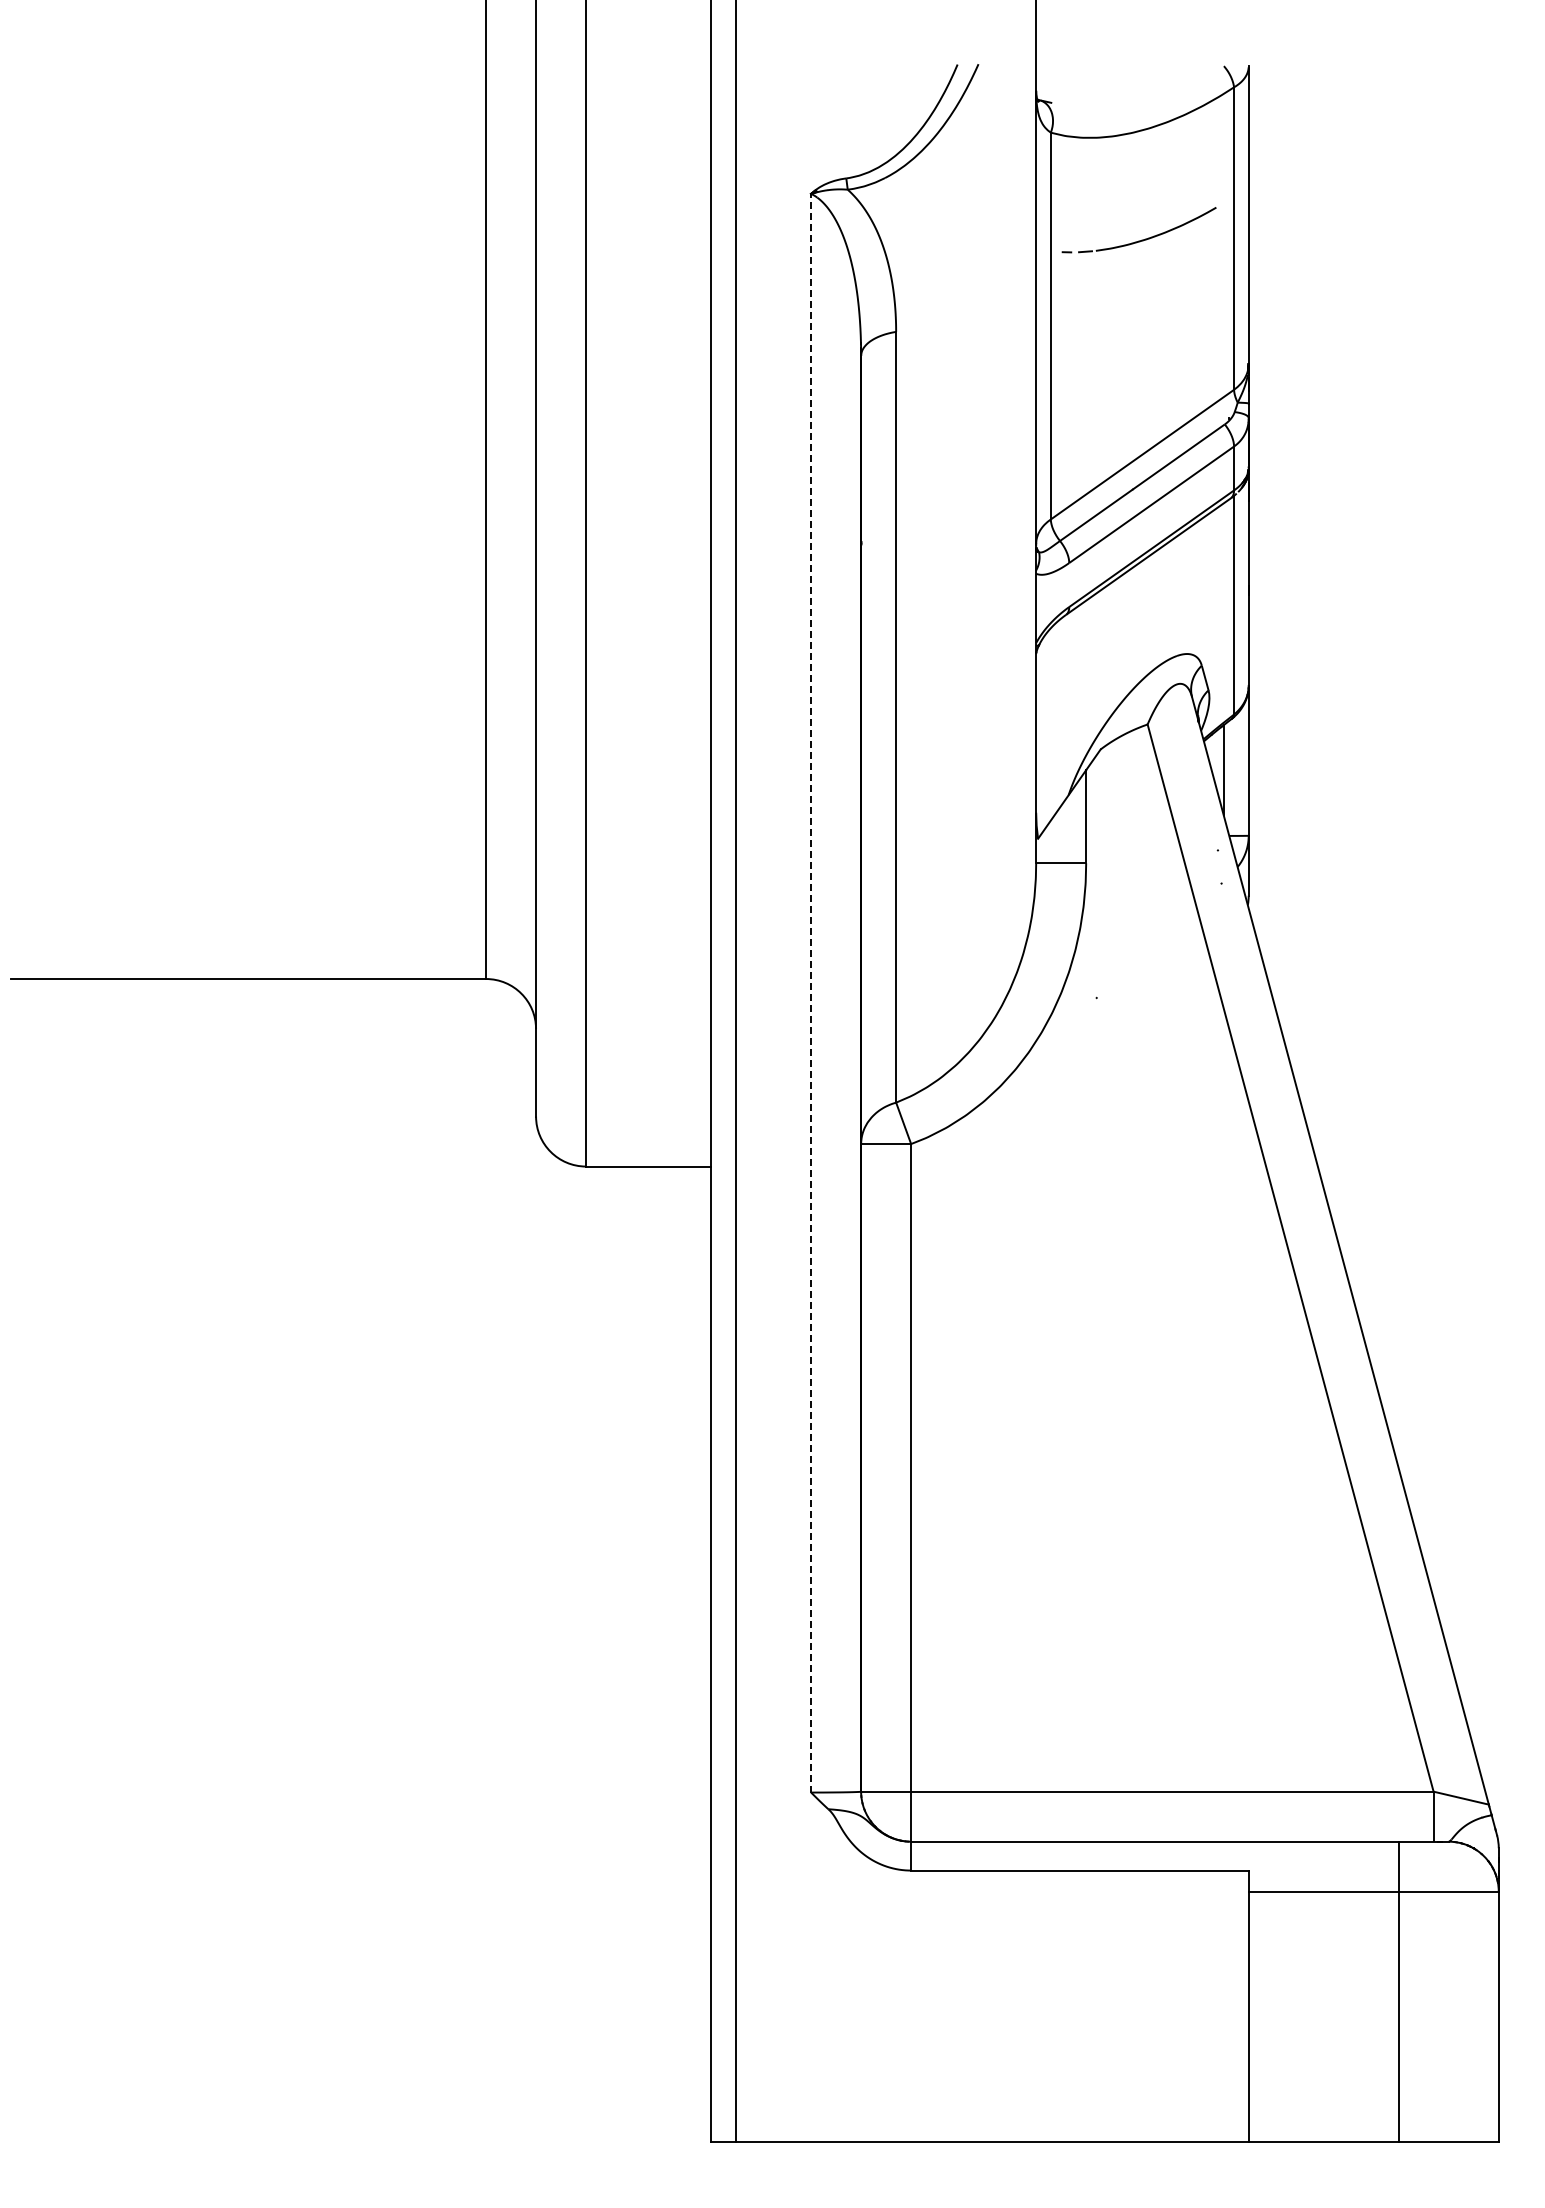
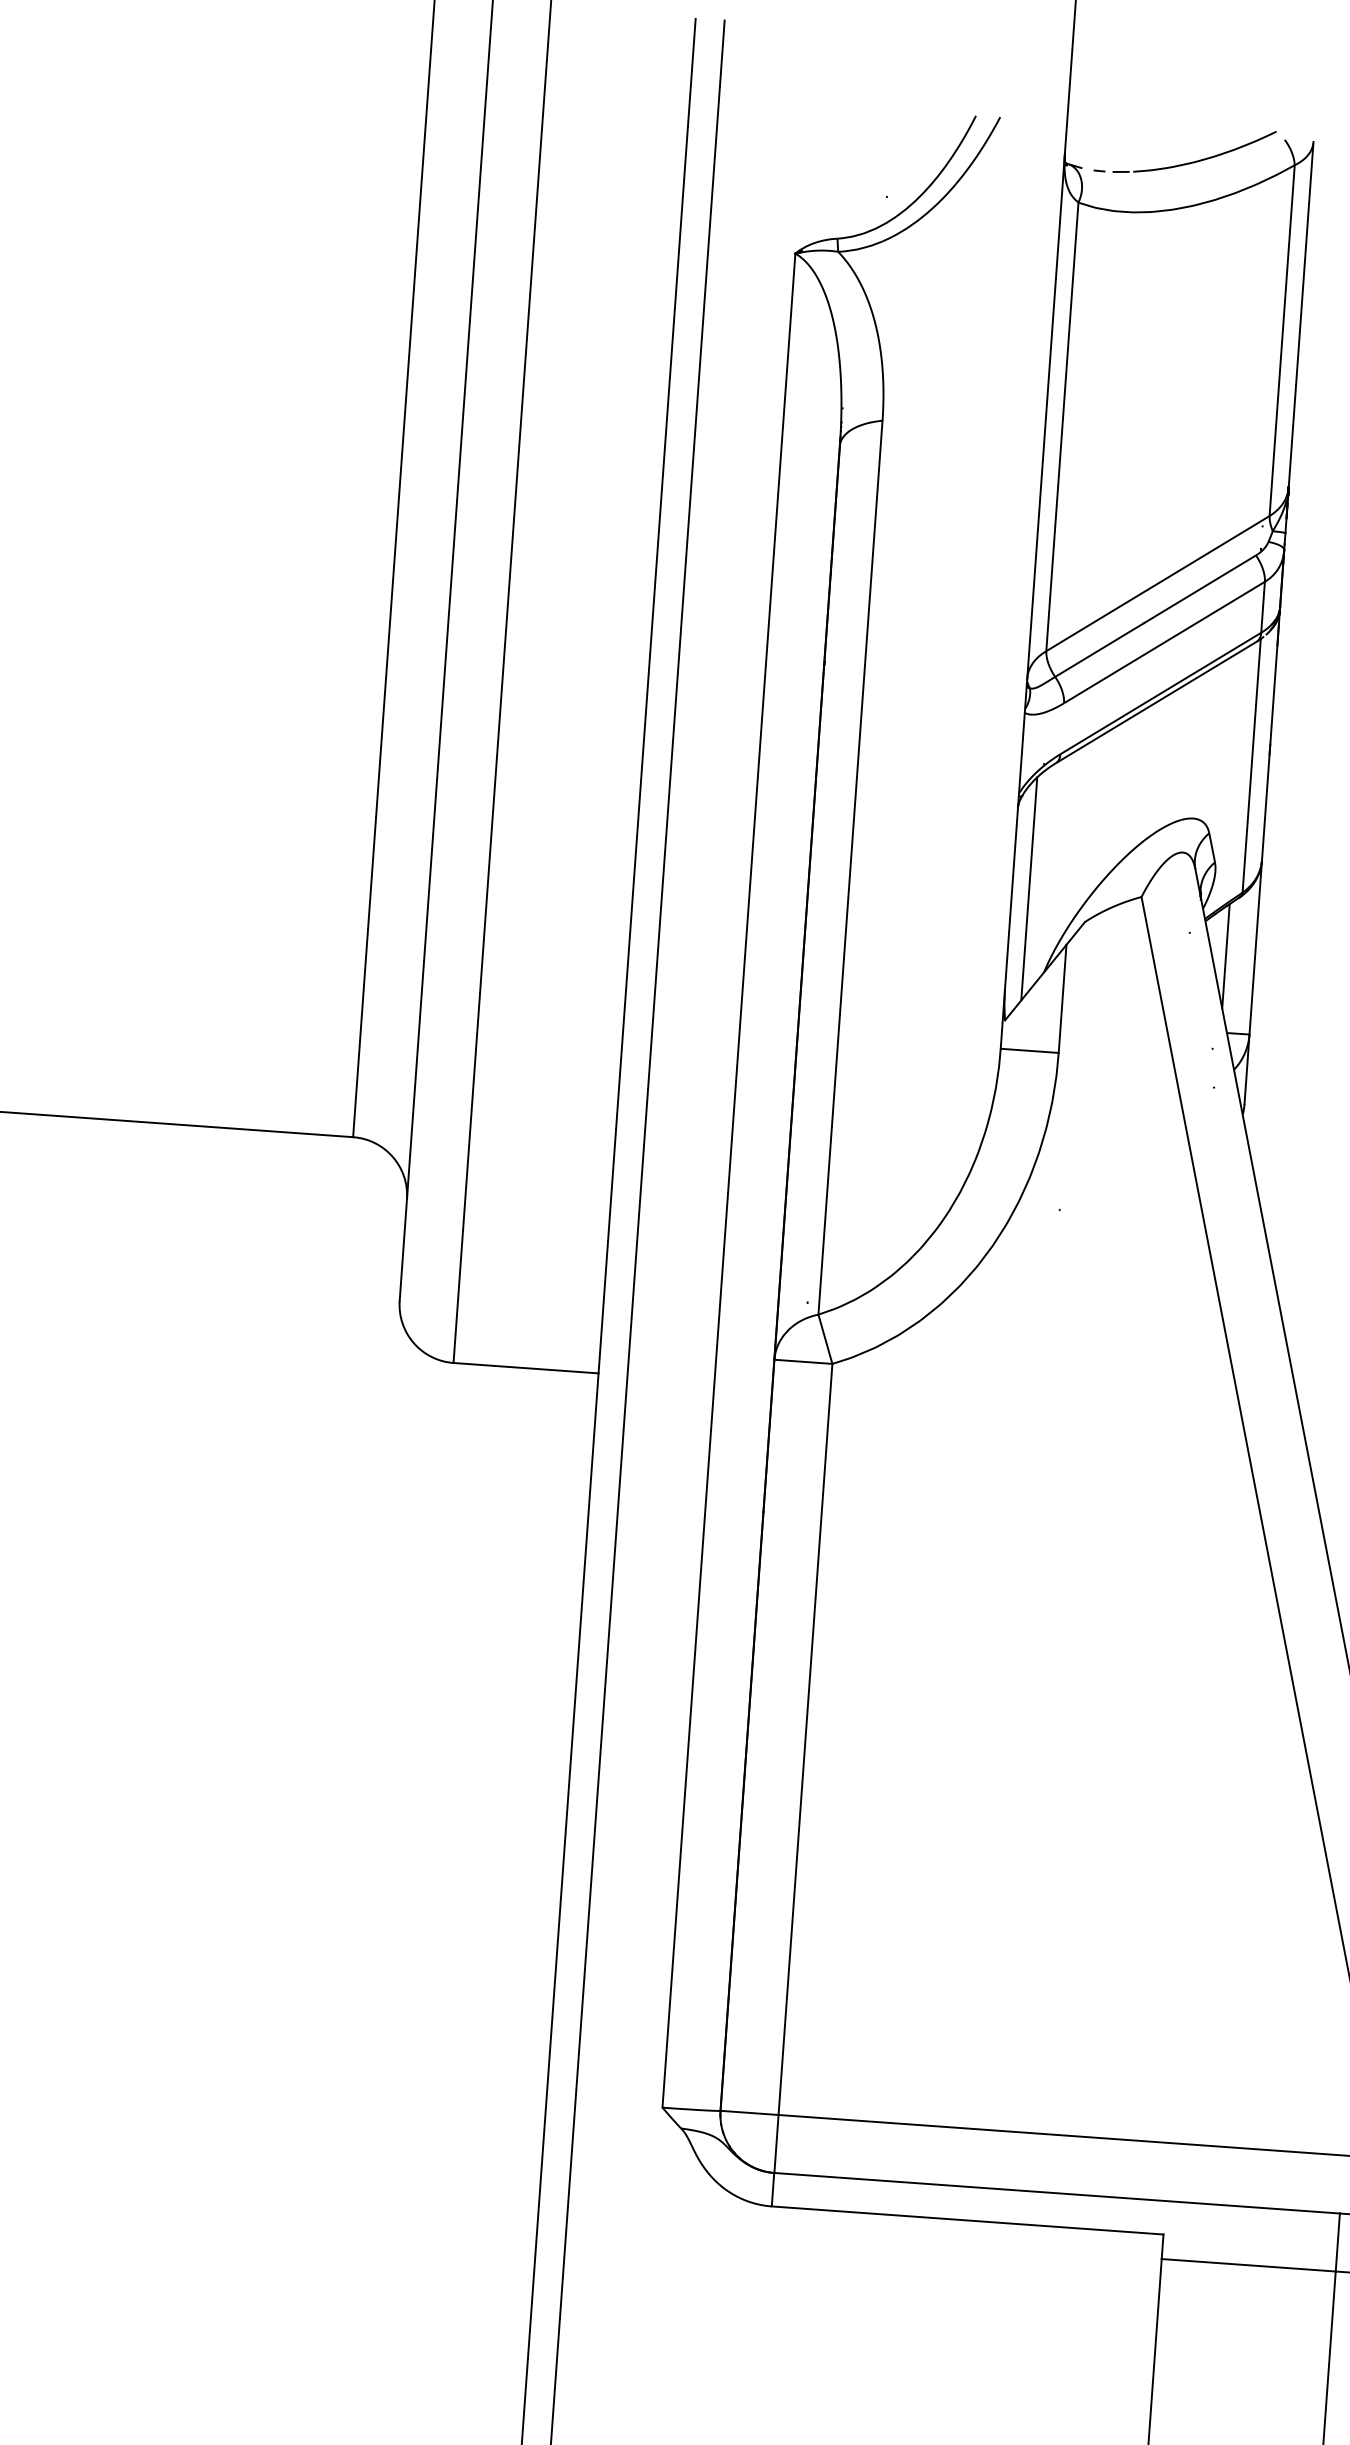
part: (1141, 239) -> (1187, 162), moved
line: (1050, 724) -> (1028, 888), added
line: (811, 992) -> (729, 1179), dashed -> solid

